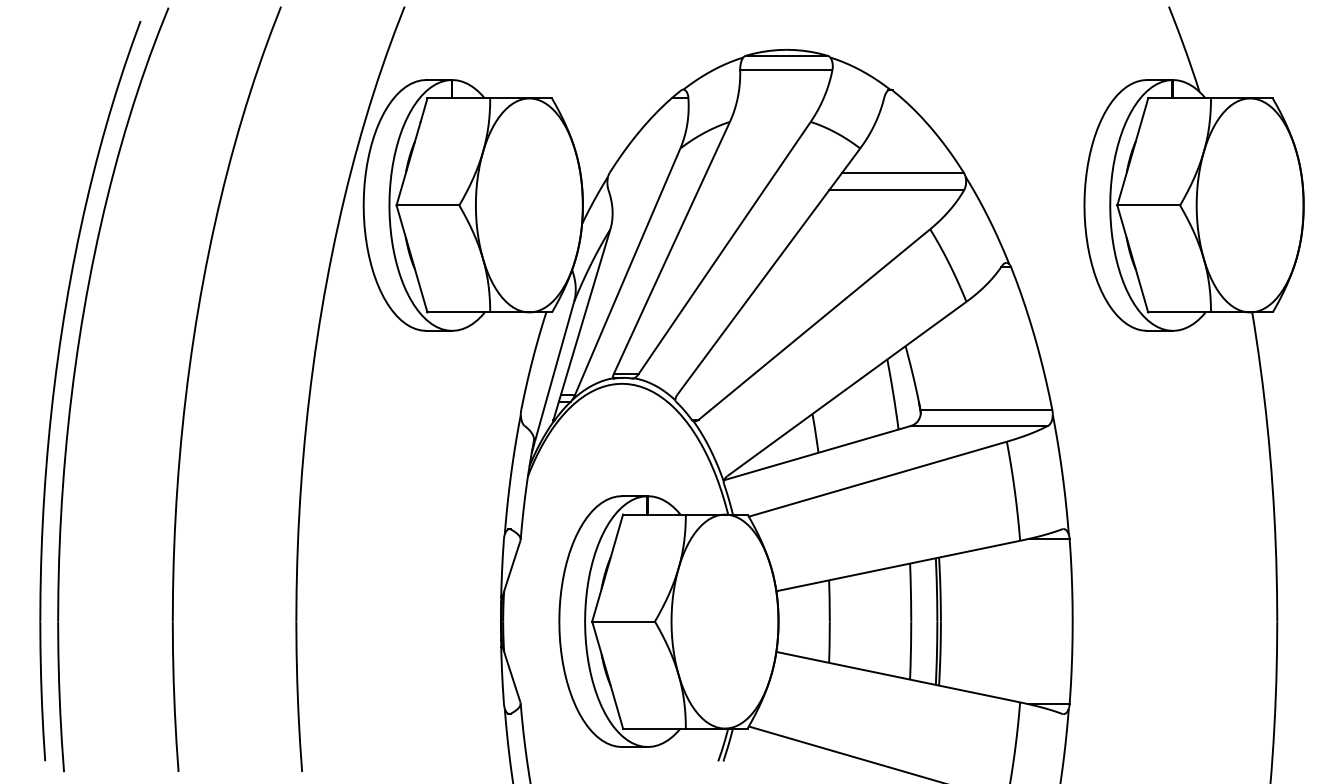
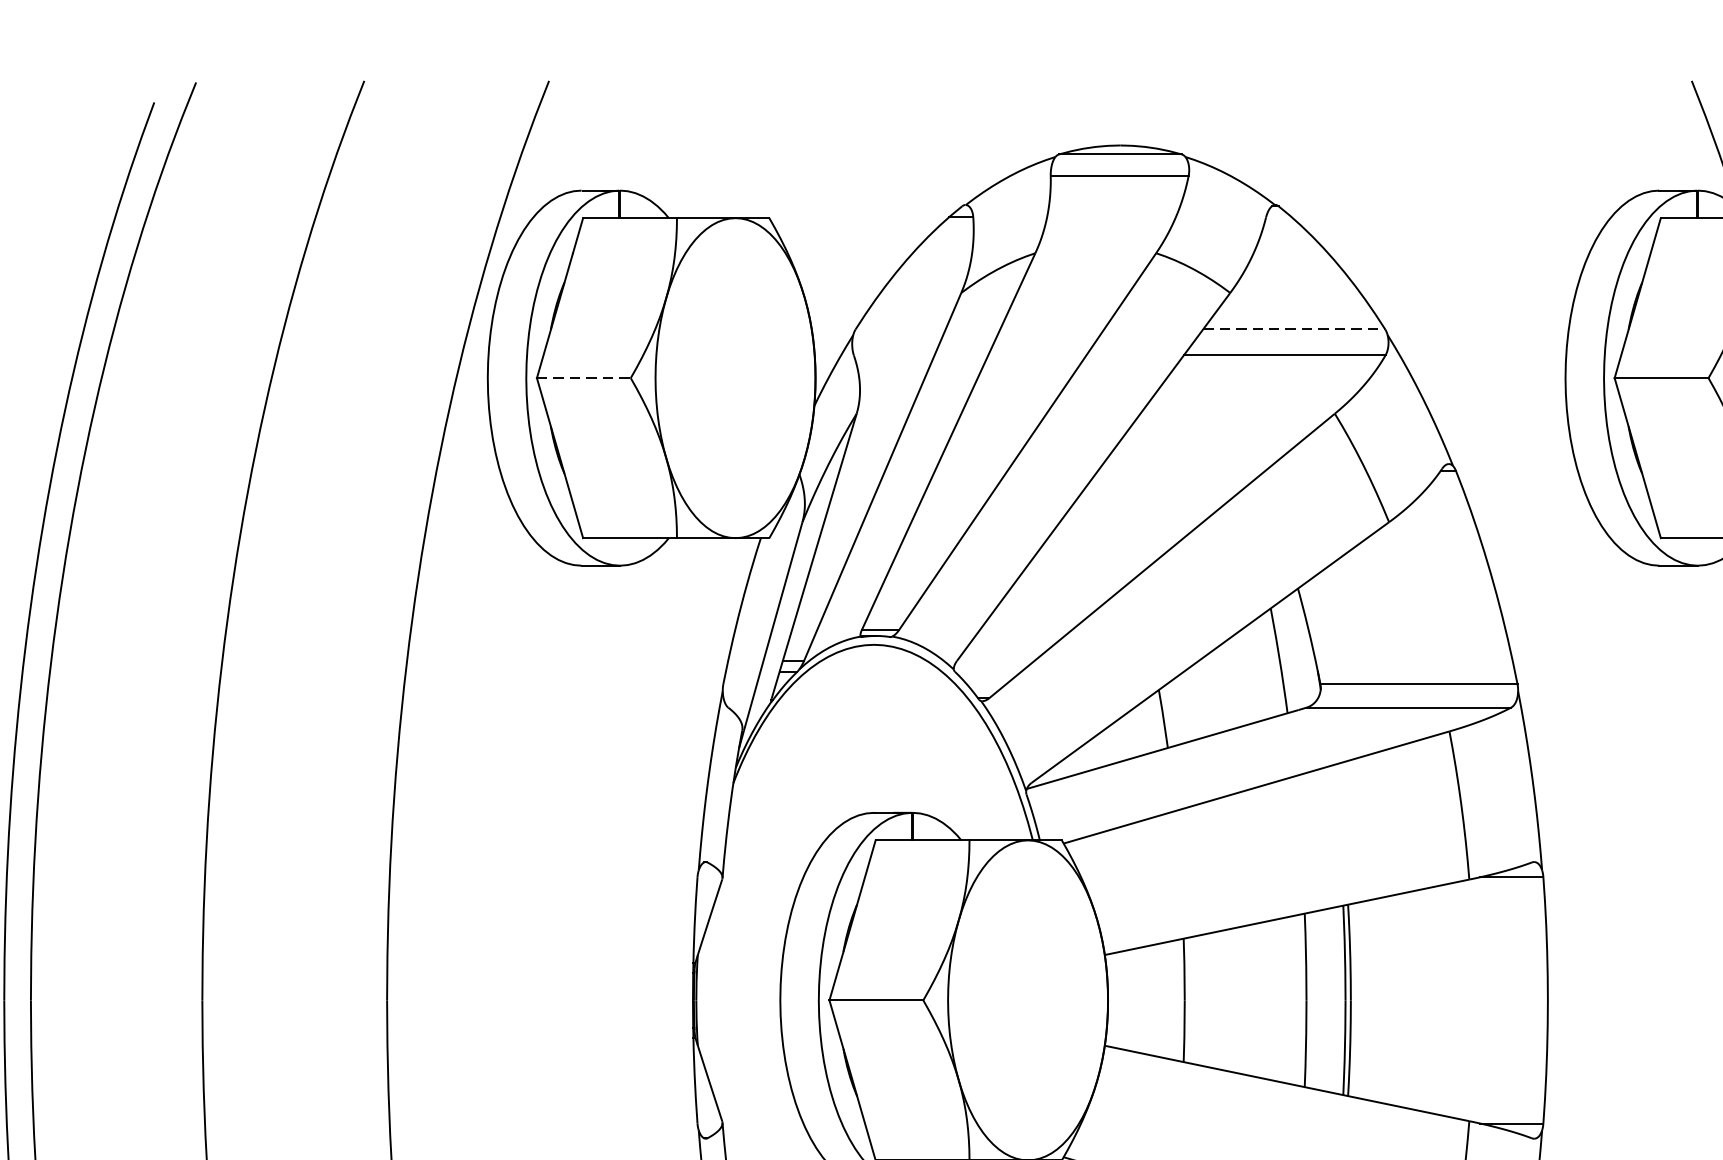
line: (903, 172) -> (1294, 328), solid -> dashed
line: (428, 205) -> (584, 378), solid -> dashed

